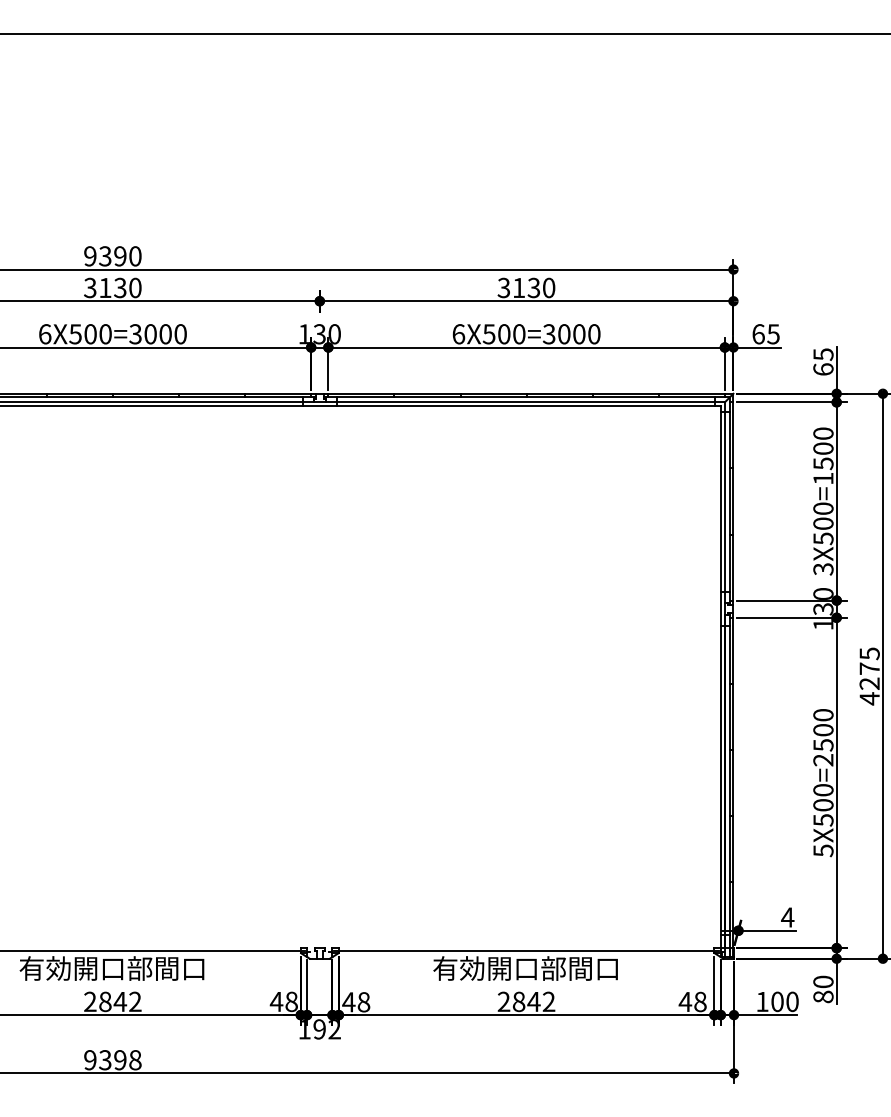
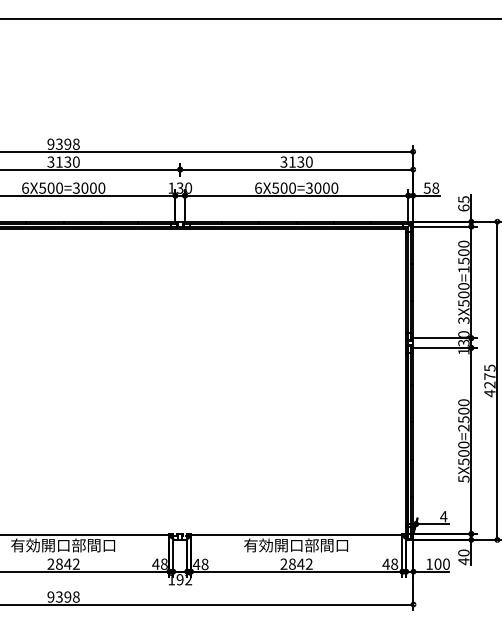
text: (133, 256) -> (75, 144), 9390 -> 9398
text: (765, 333) -> (431, 187), 65 -> 58
text: (822, 997) -> (463, 561), 80 -> 40

